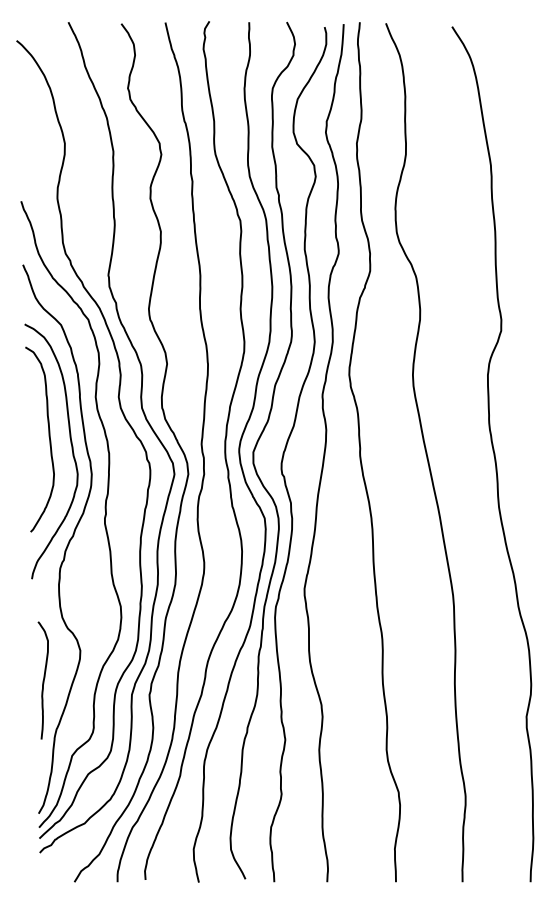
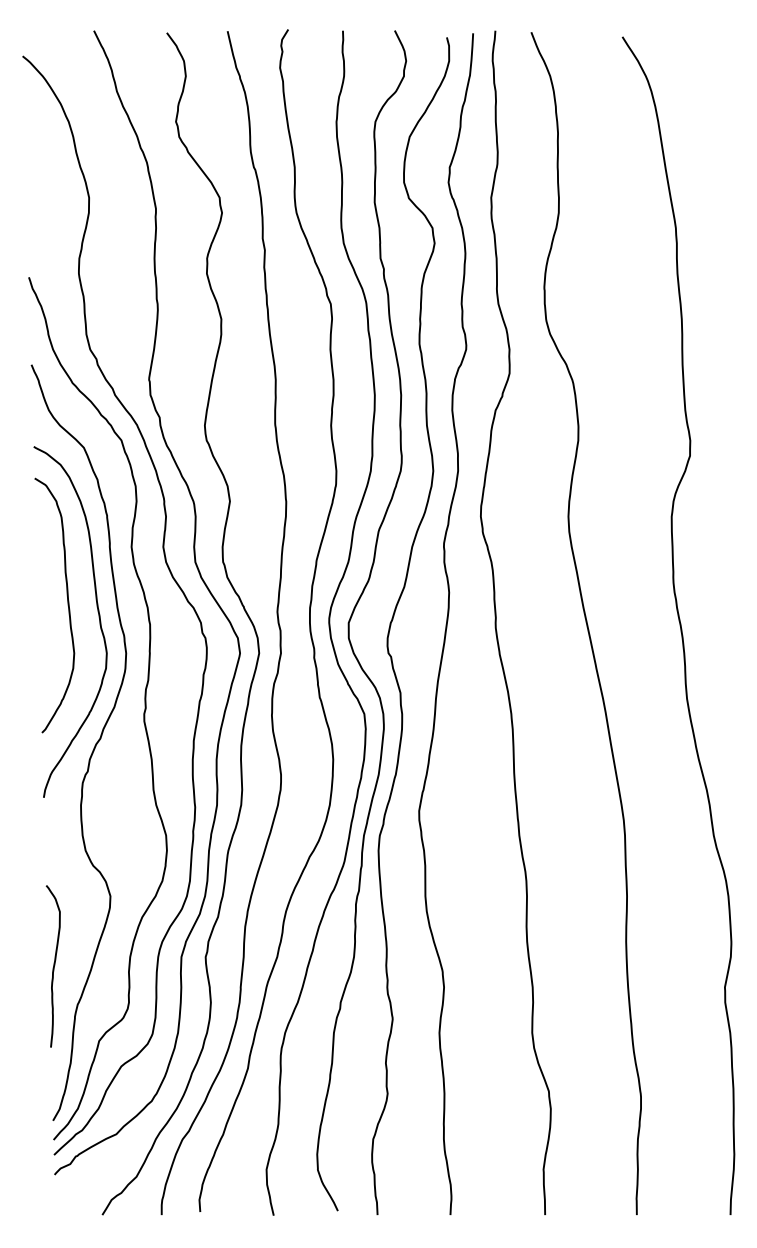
curve: (43, 680) -> (53, 966), moved

